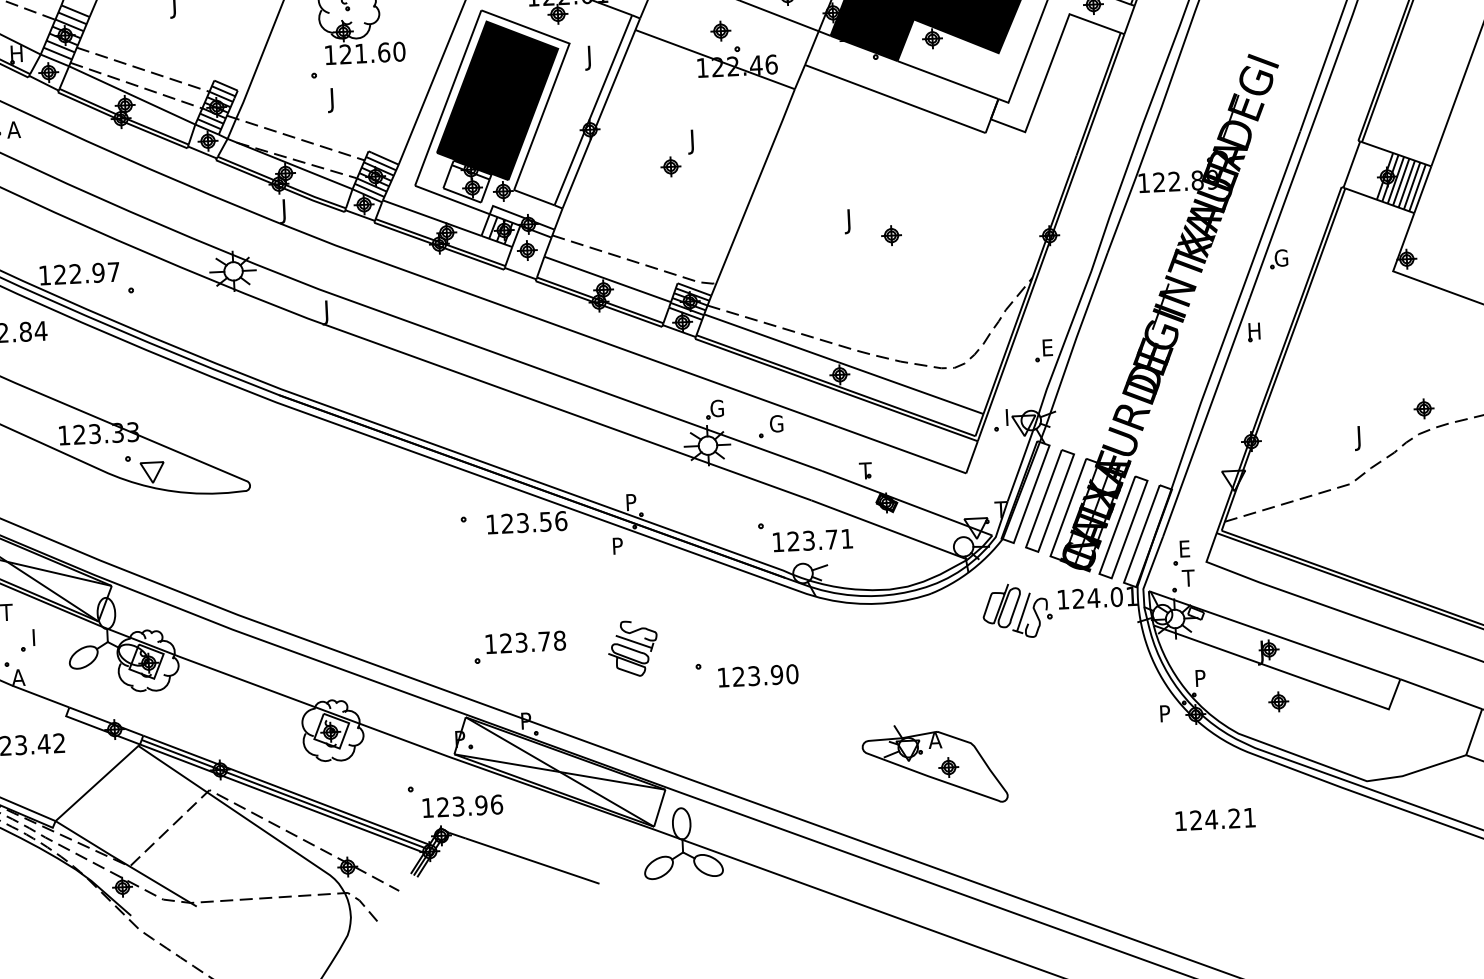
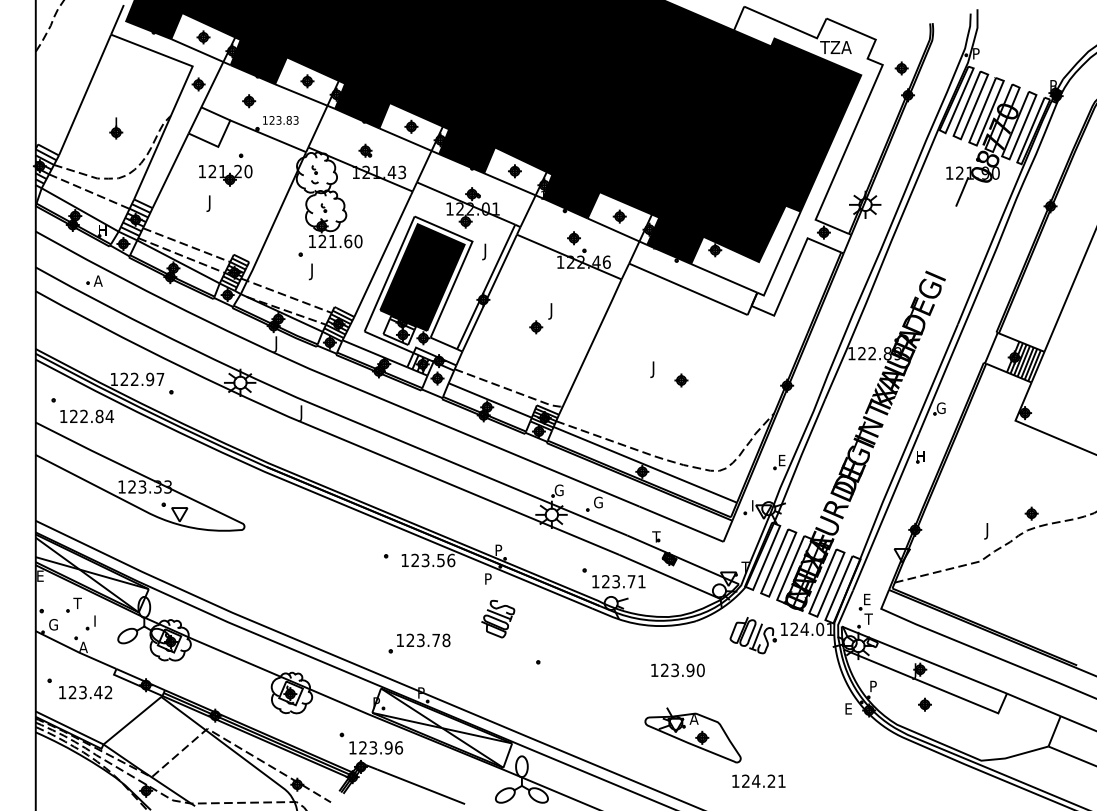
part: (633, 649) -> (498, 619), moved
text: (757, 676) -> (677, 670), moved
text: (1164, 713) -> (848, 708), P -> E
text: (1214, 818) -> (758, 780), moved

